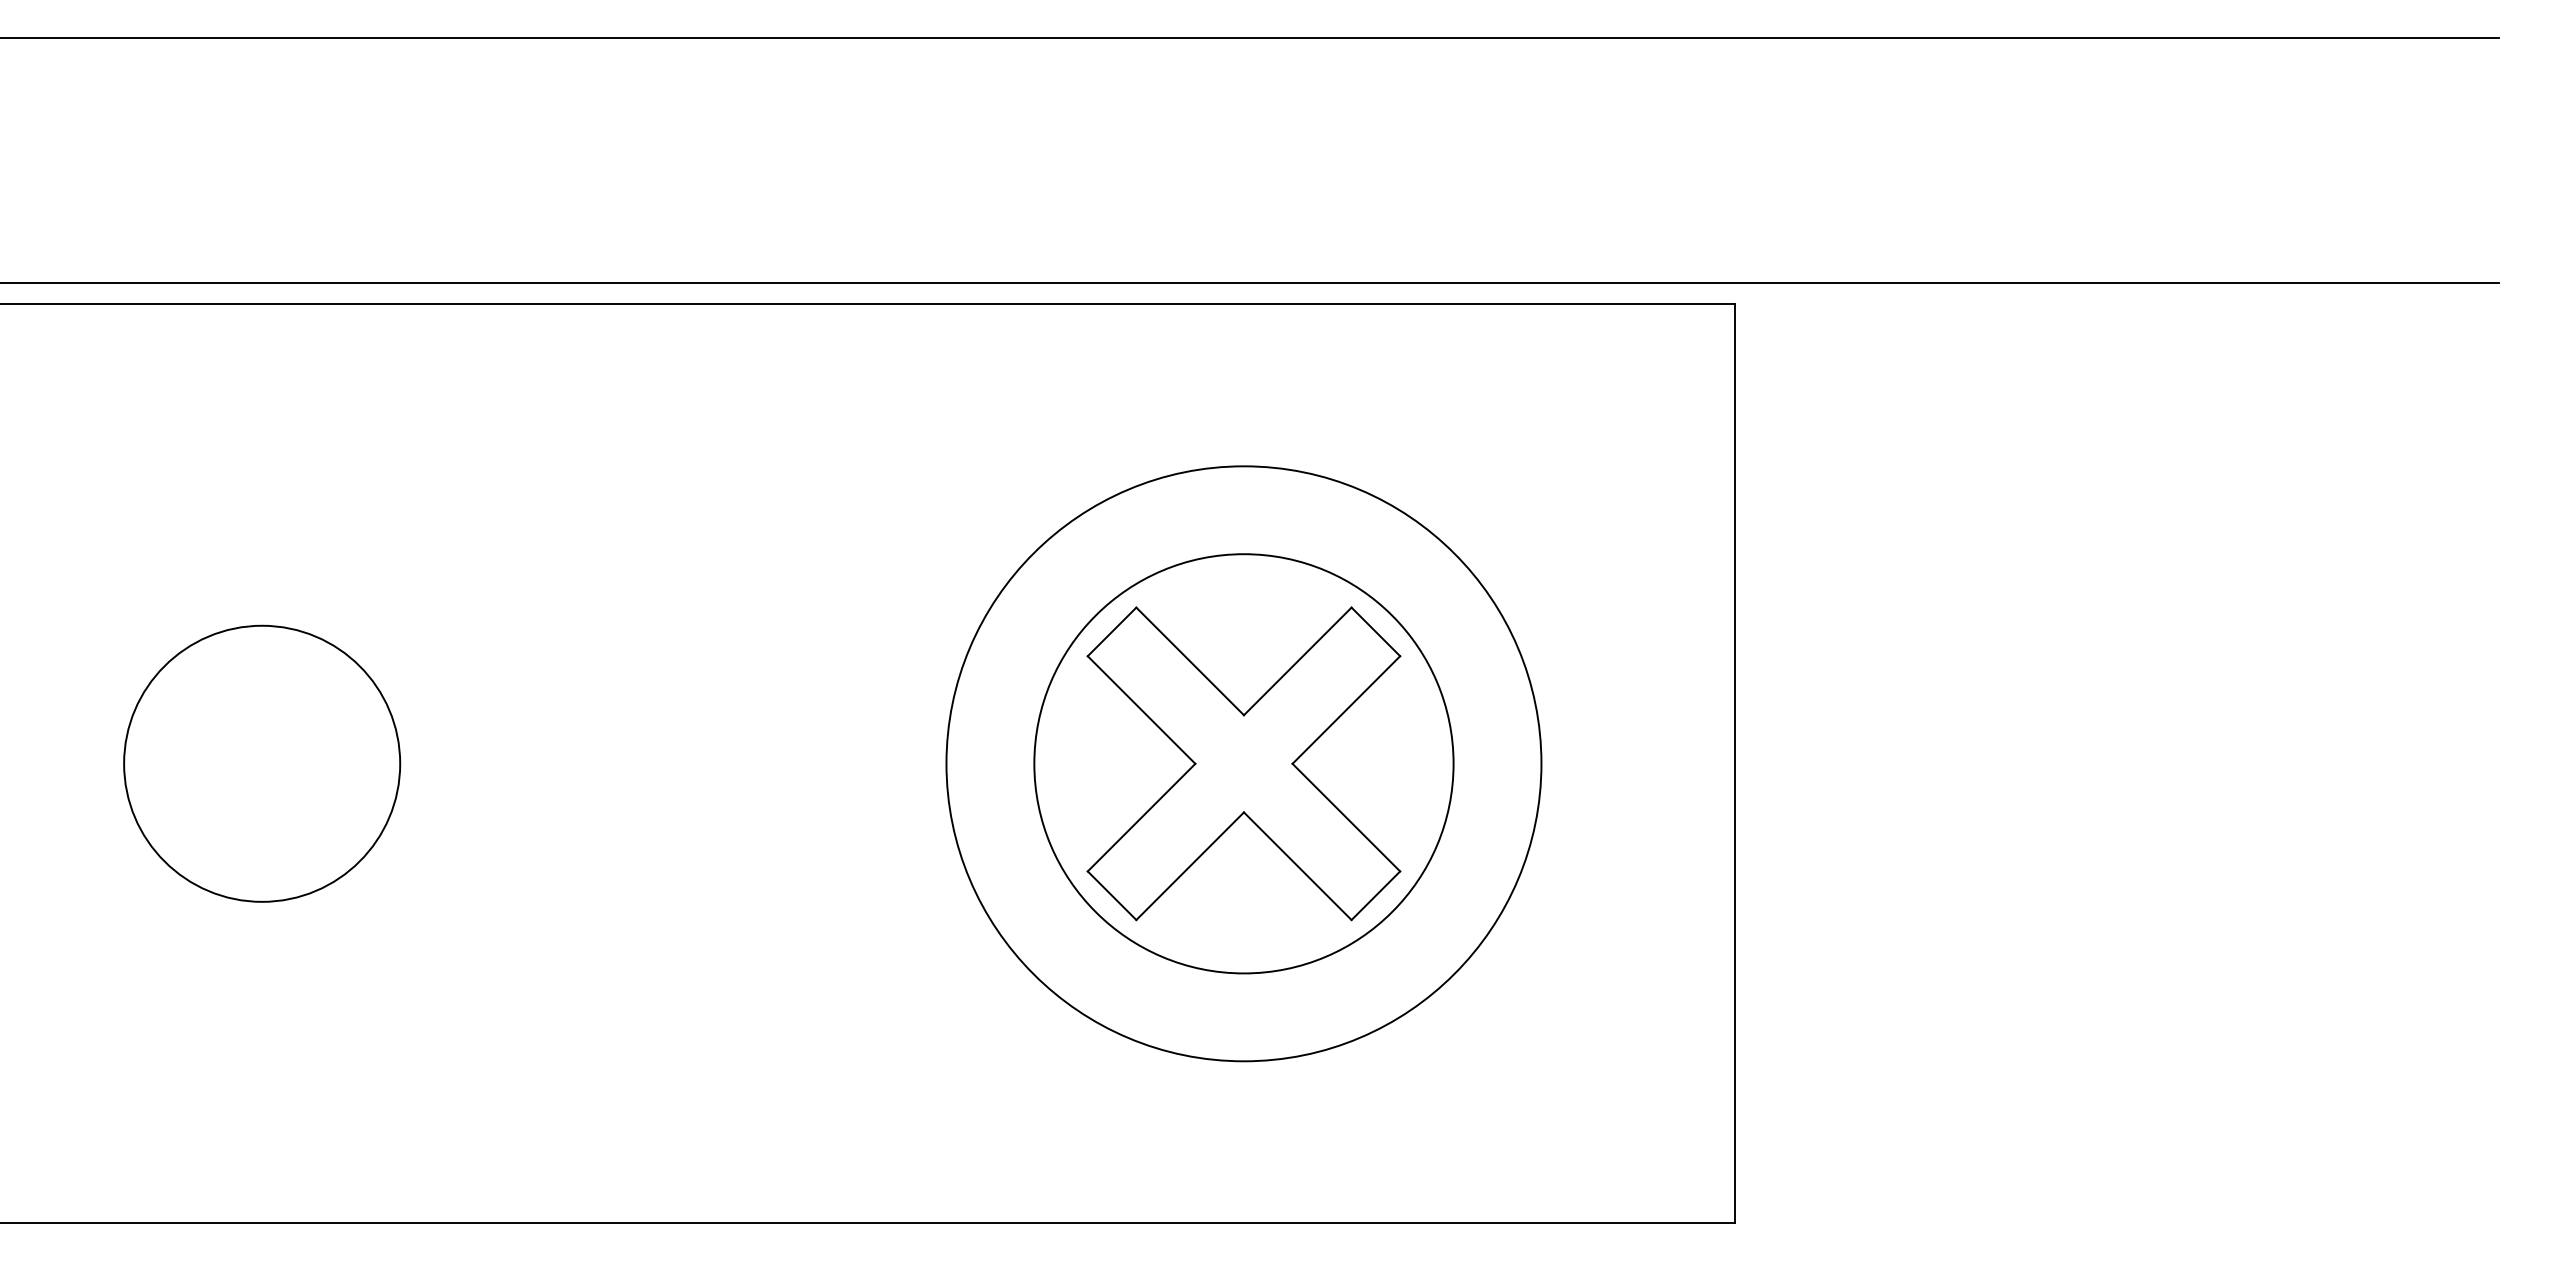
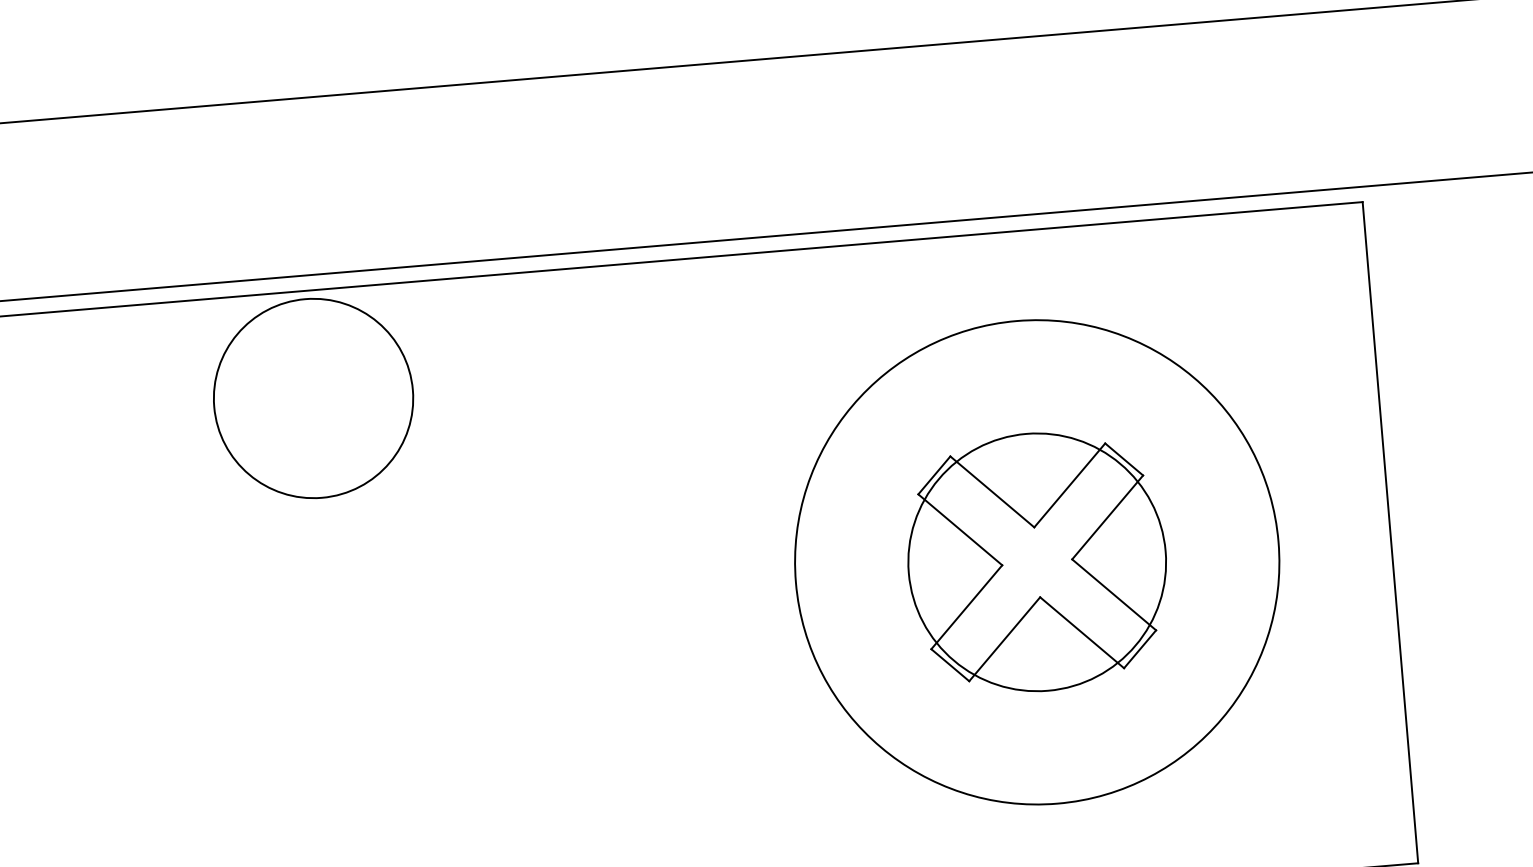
circle: (262, 763) -> (313, 398), moved
circle: (1243, 763) -> (1036, 562), size x0.6
circle: (1243, 763) -> (1036, 562), size x1.6

